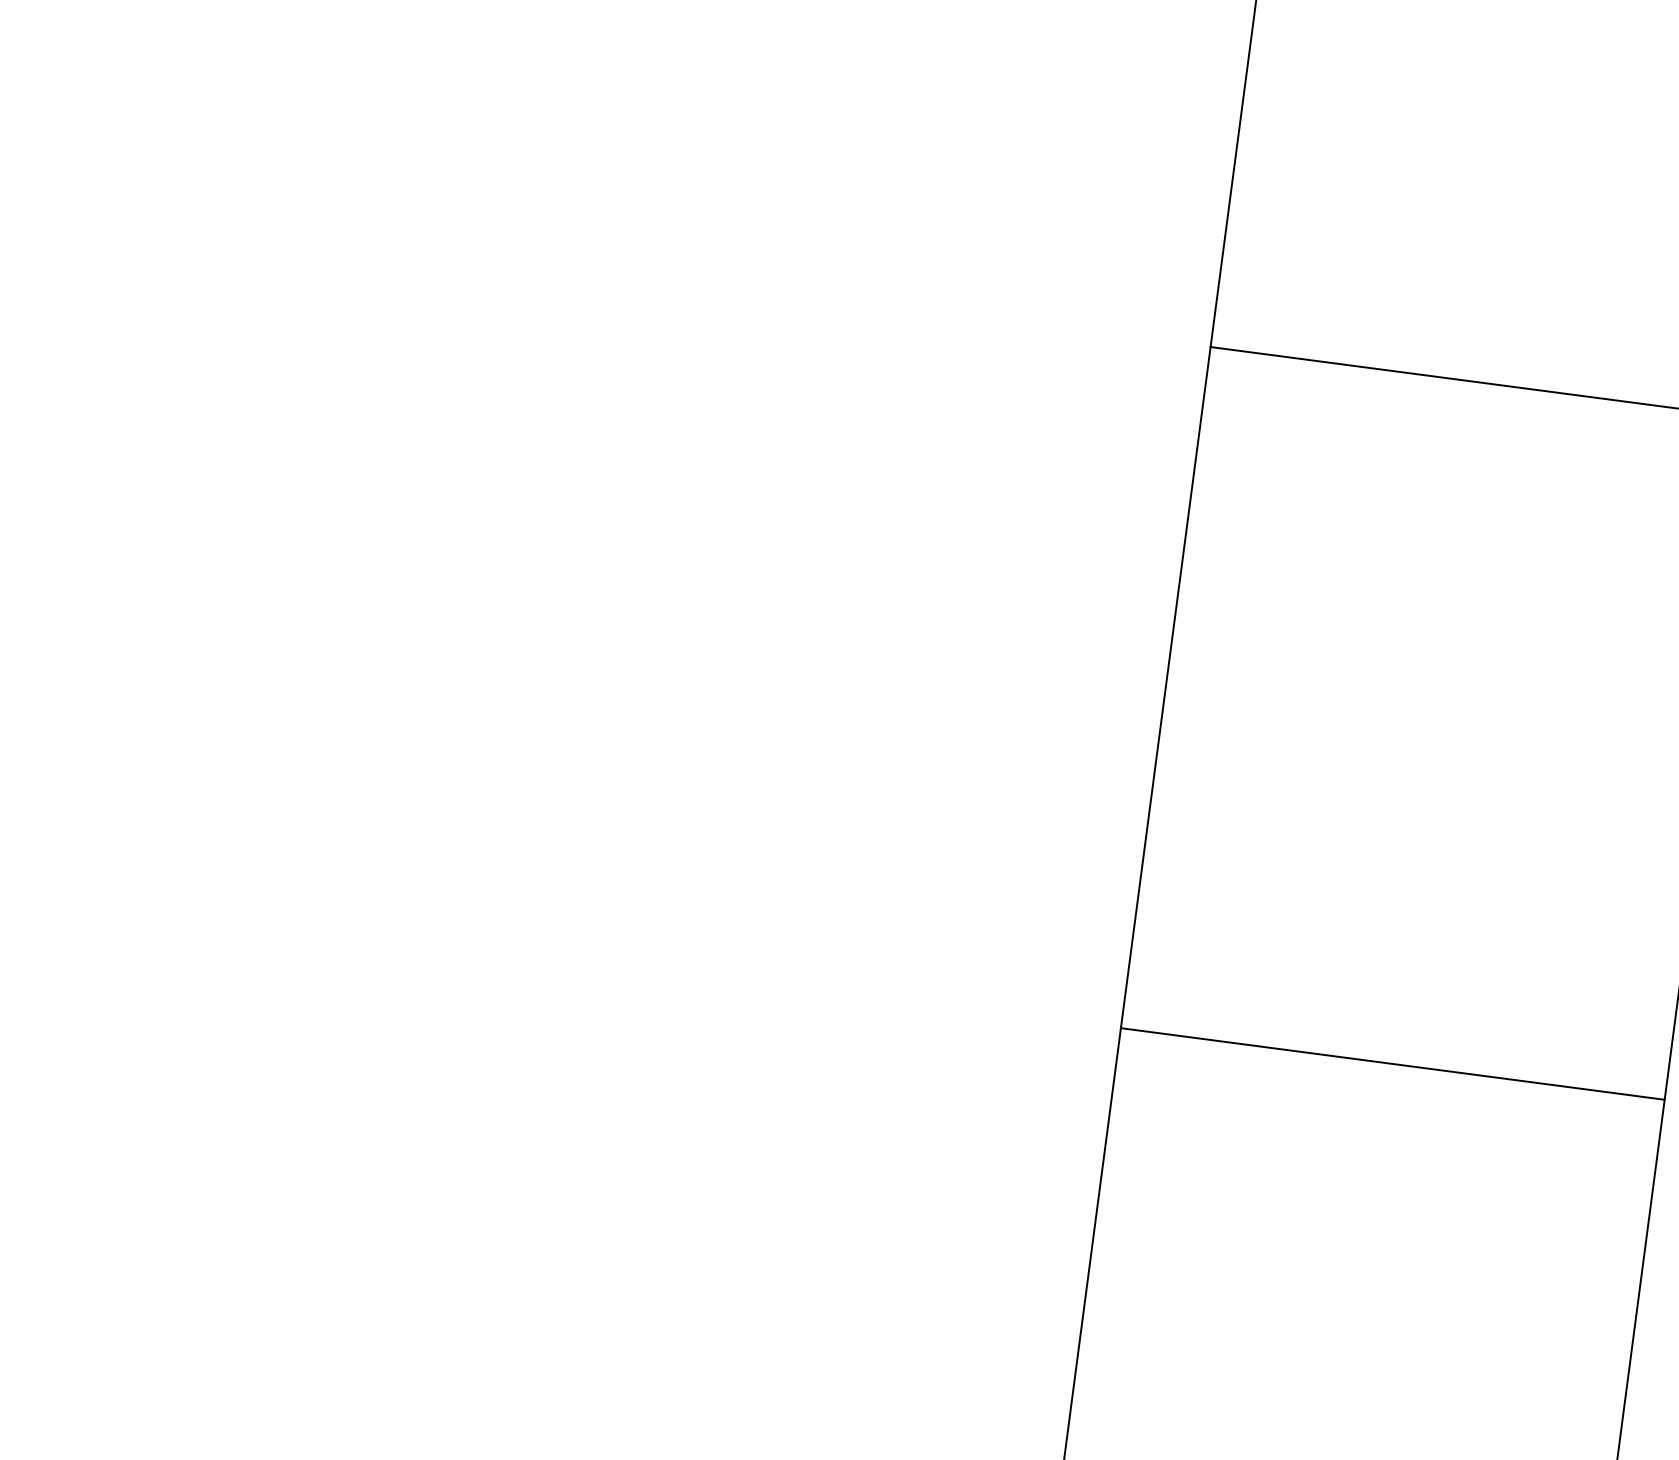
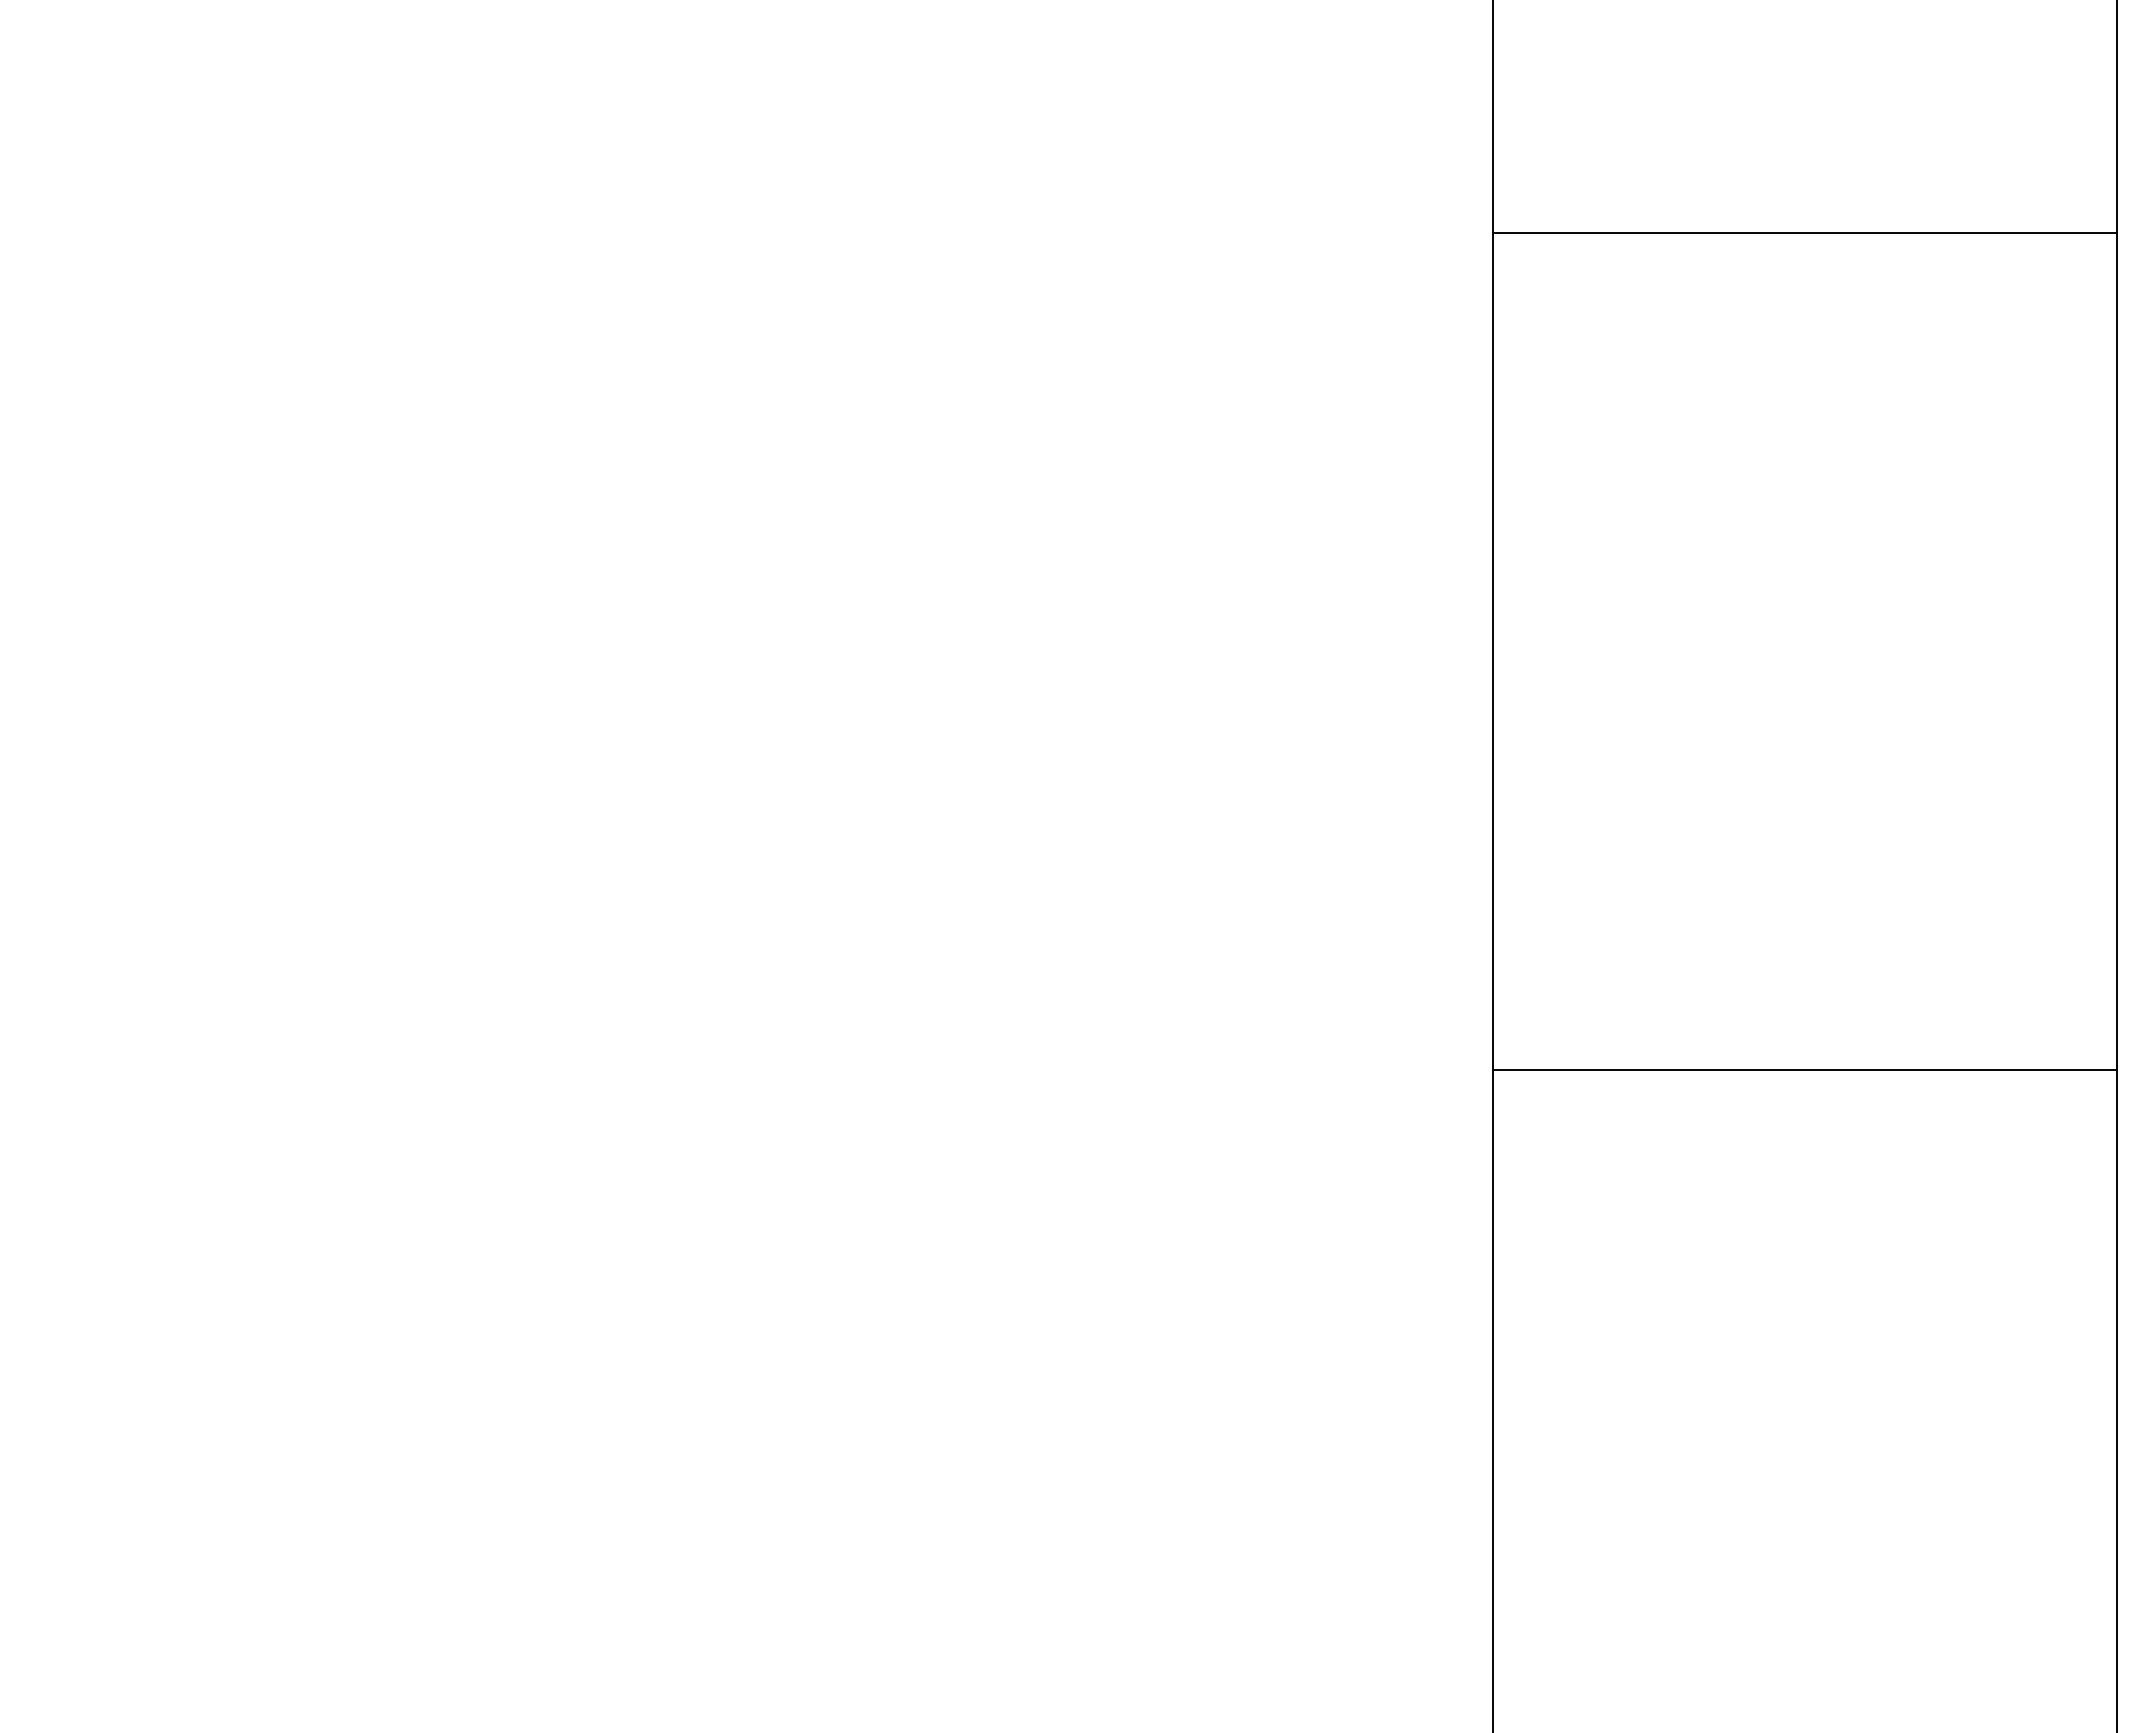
line: (1392, 1064) -> (1804, 1070), moved

